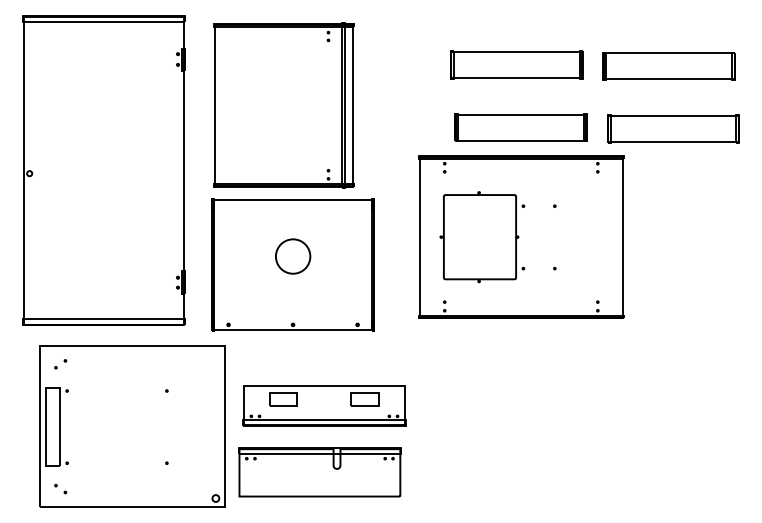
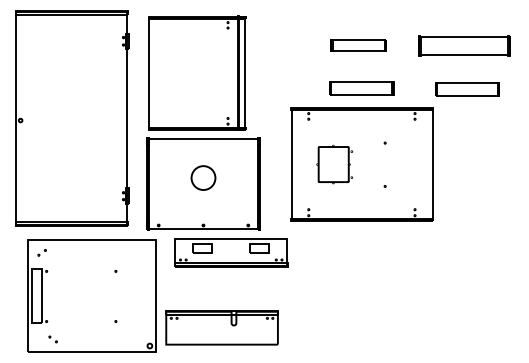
part: (516, 65) -> (358, 45), size x0.6
part: (520, 127) -> (361, 88), size x0.7
part: (673, 128) -> (467, 89), size x0.7
part: (481, 237) -> (334, 164), size x0.6
part: (324, 405) -> (231, 252), moved
part: (59, 489) -> (52, 339), moved

